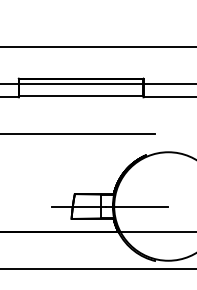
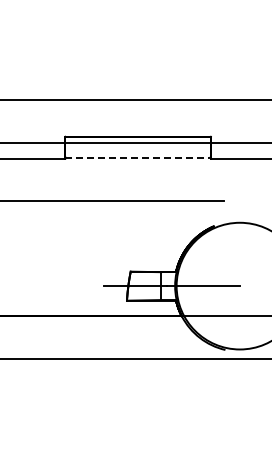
line: (81, 96) -> (138, 157), solid -> dashed

